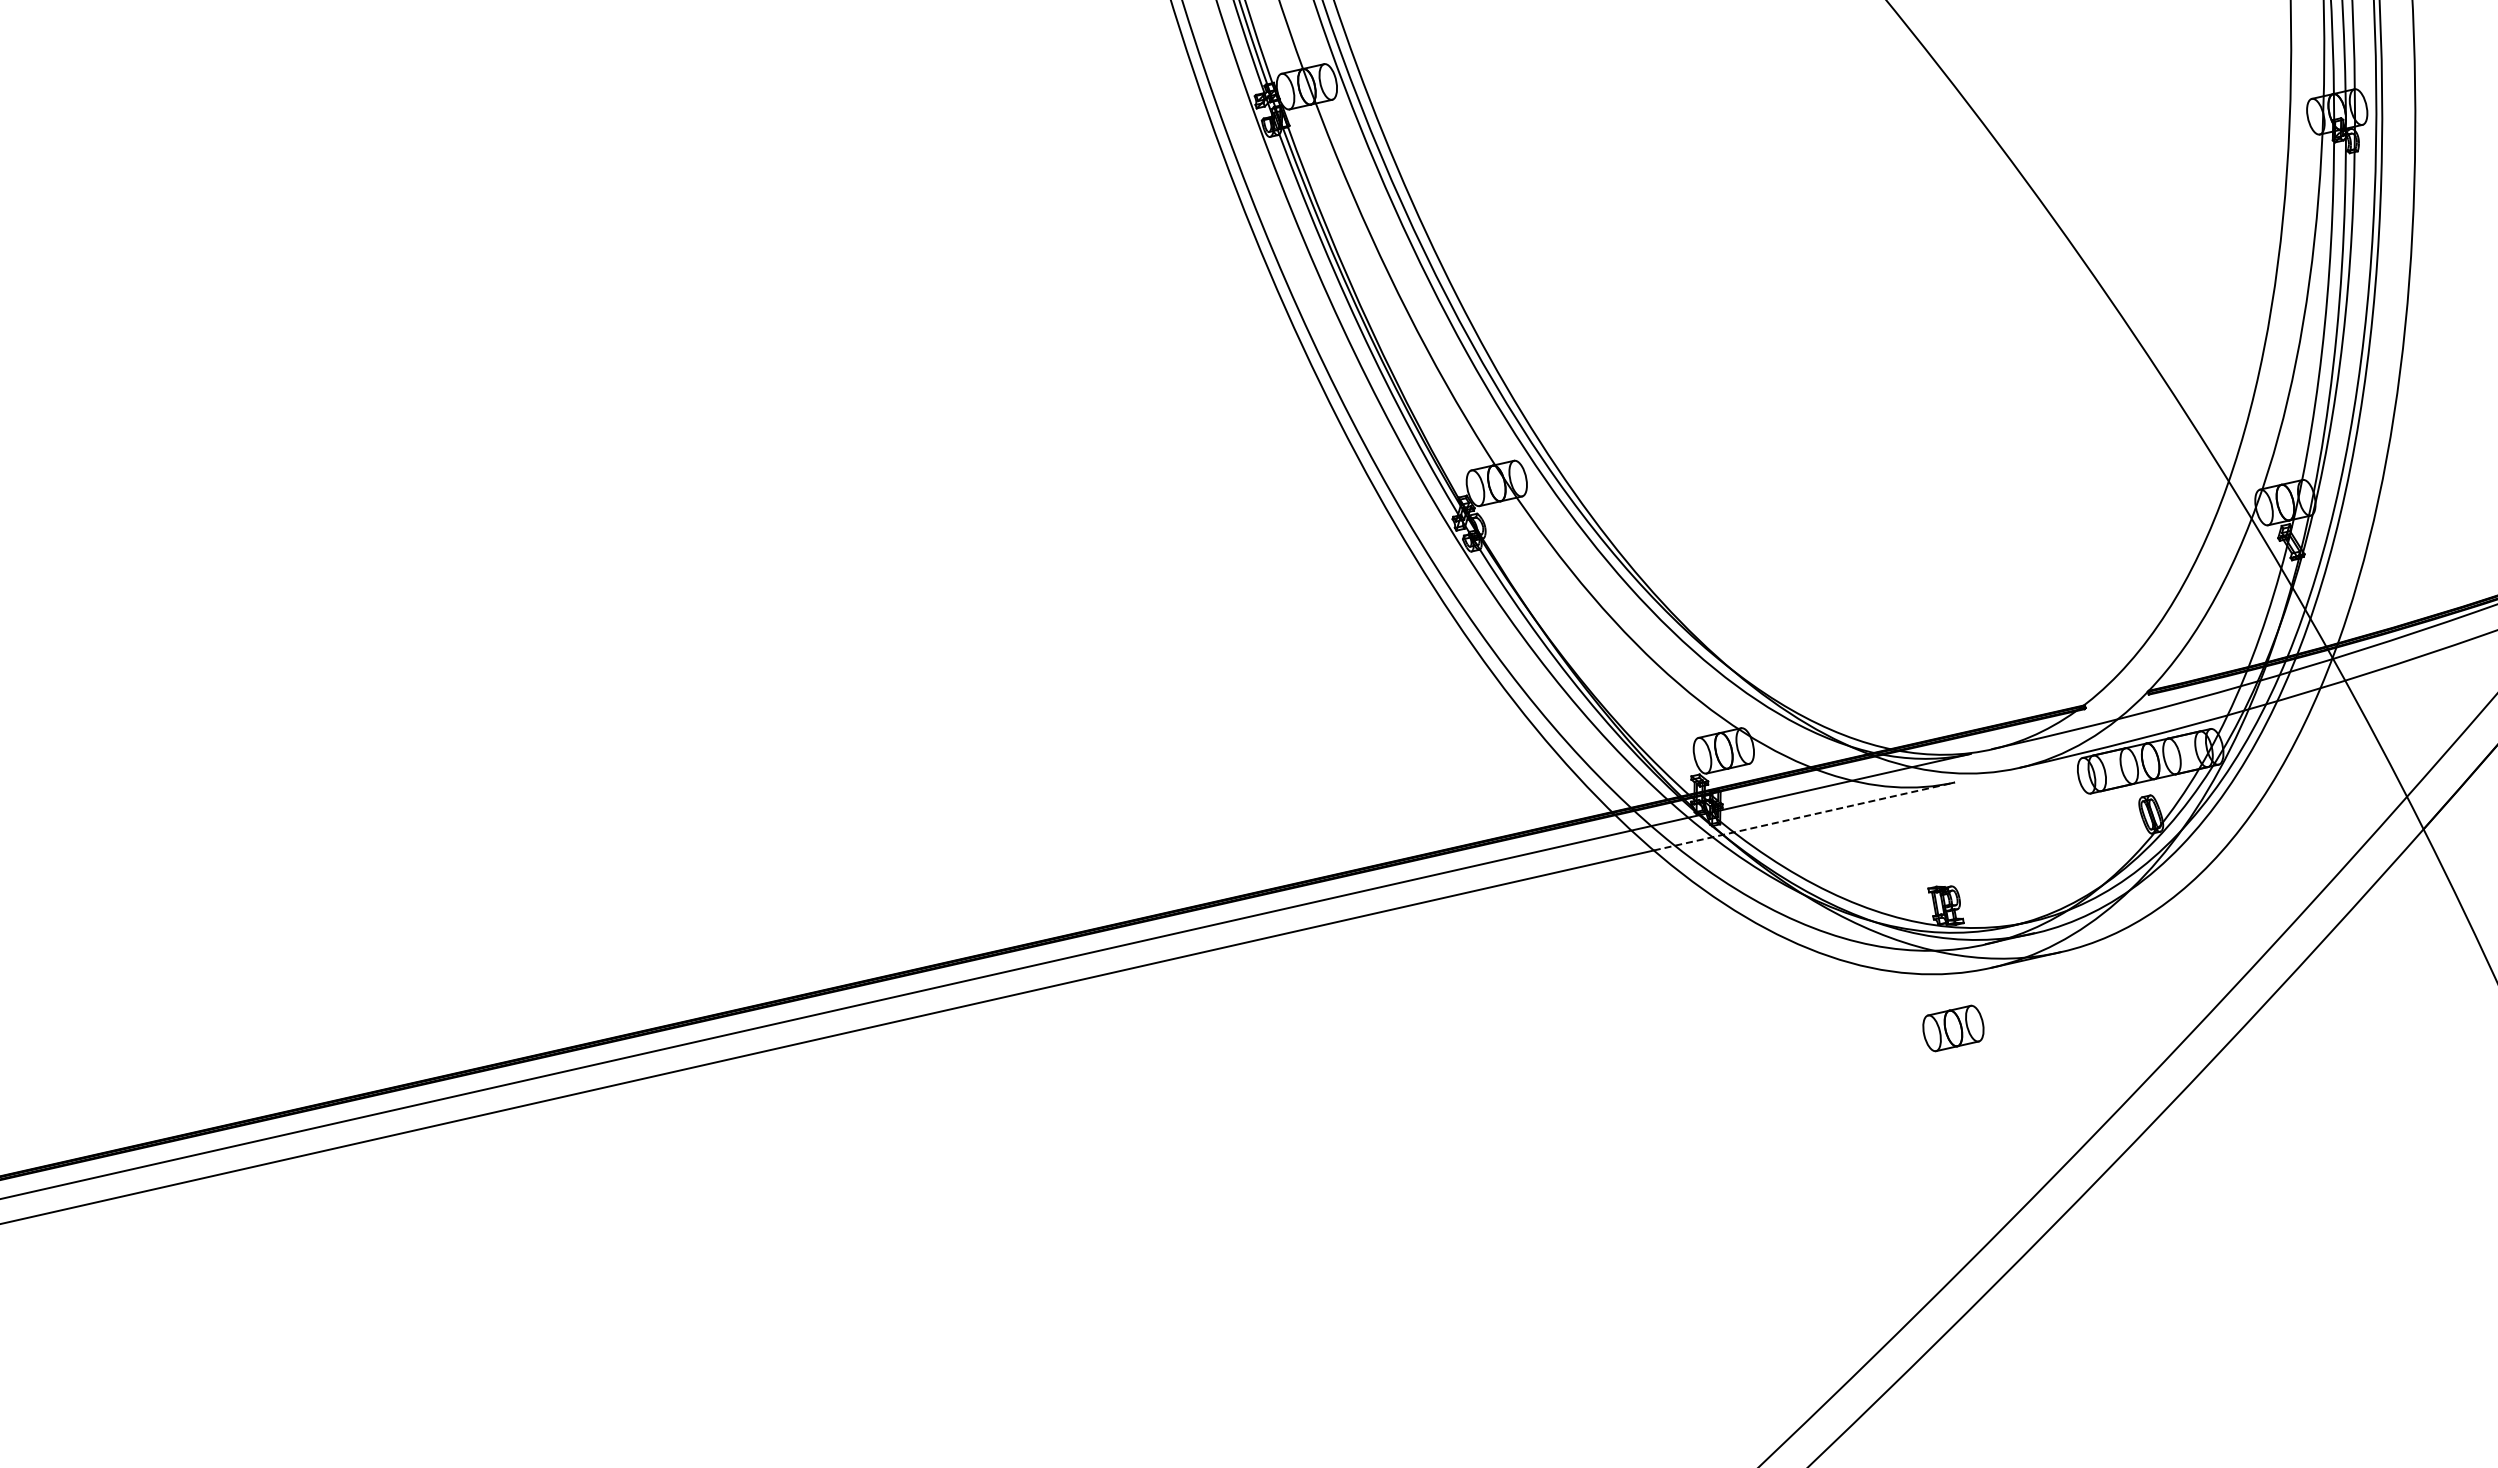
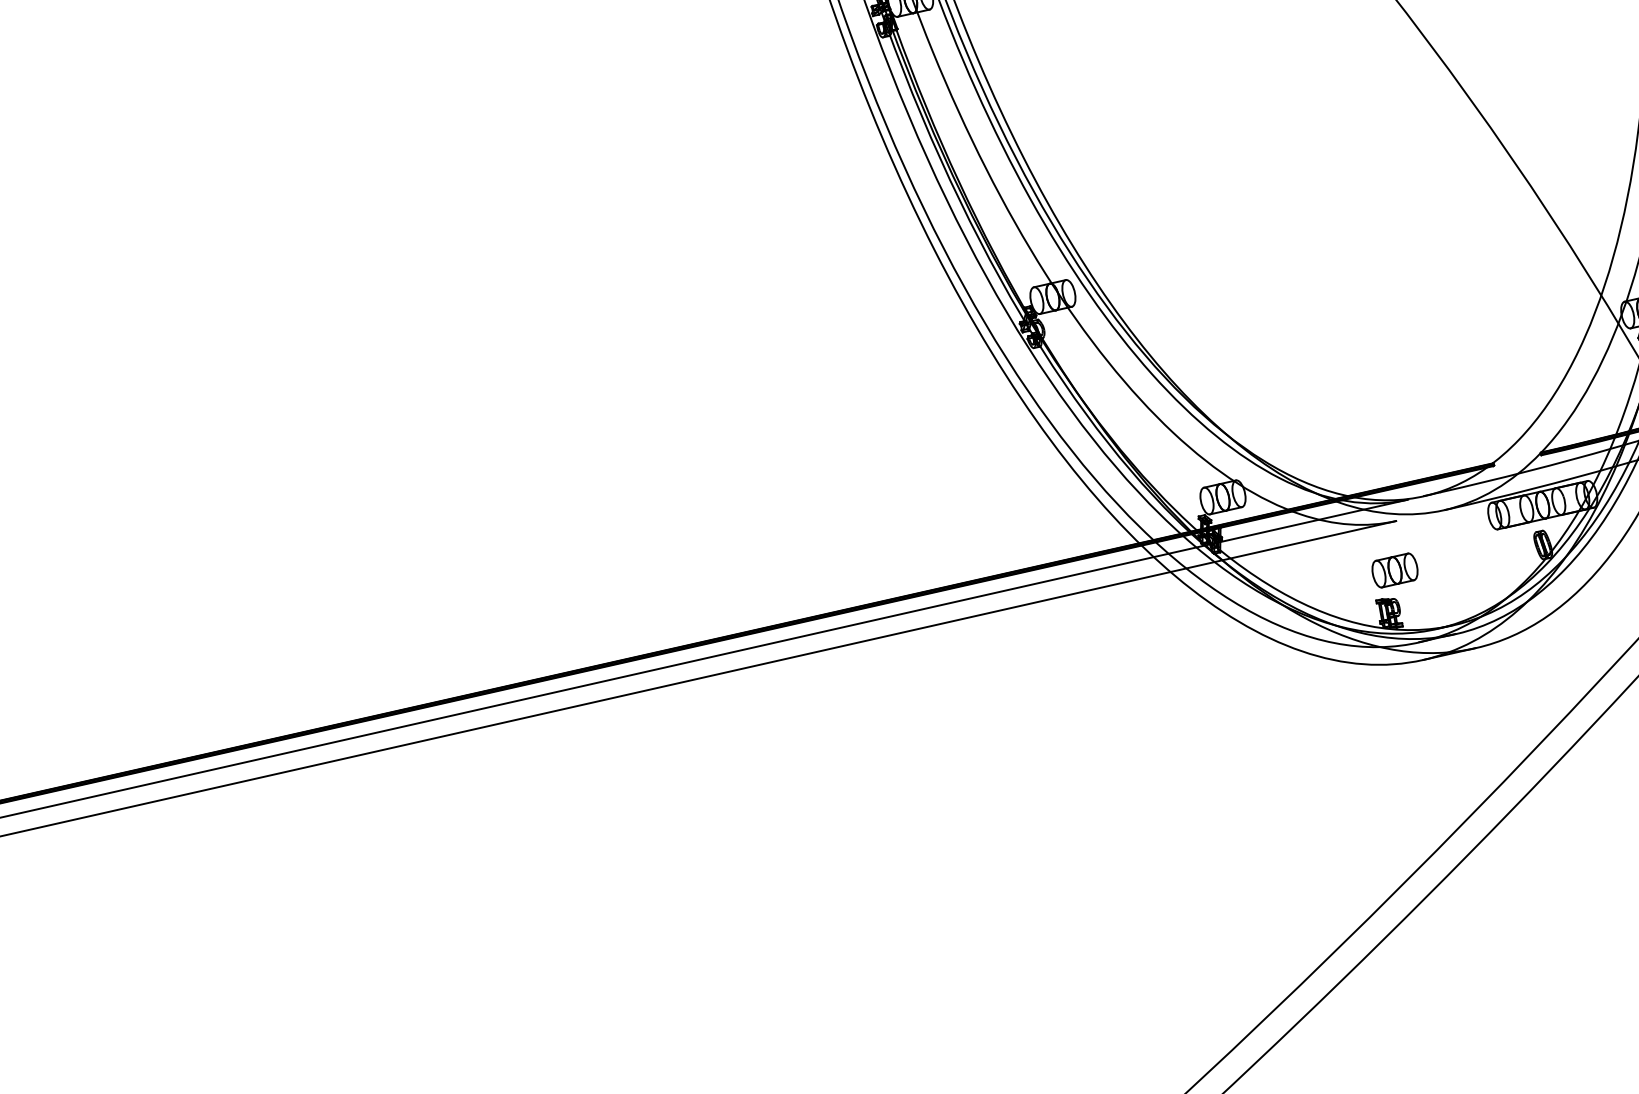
line: (1804, 816) -> (1283, 546), dashed -> solid
part: (1953, 1028) -> (1395, 570), moved

